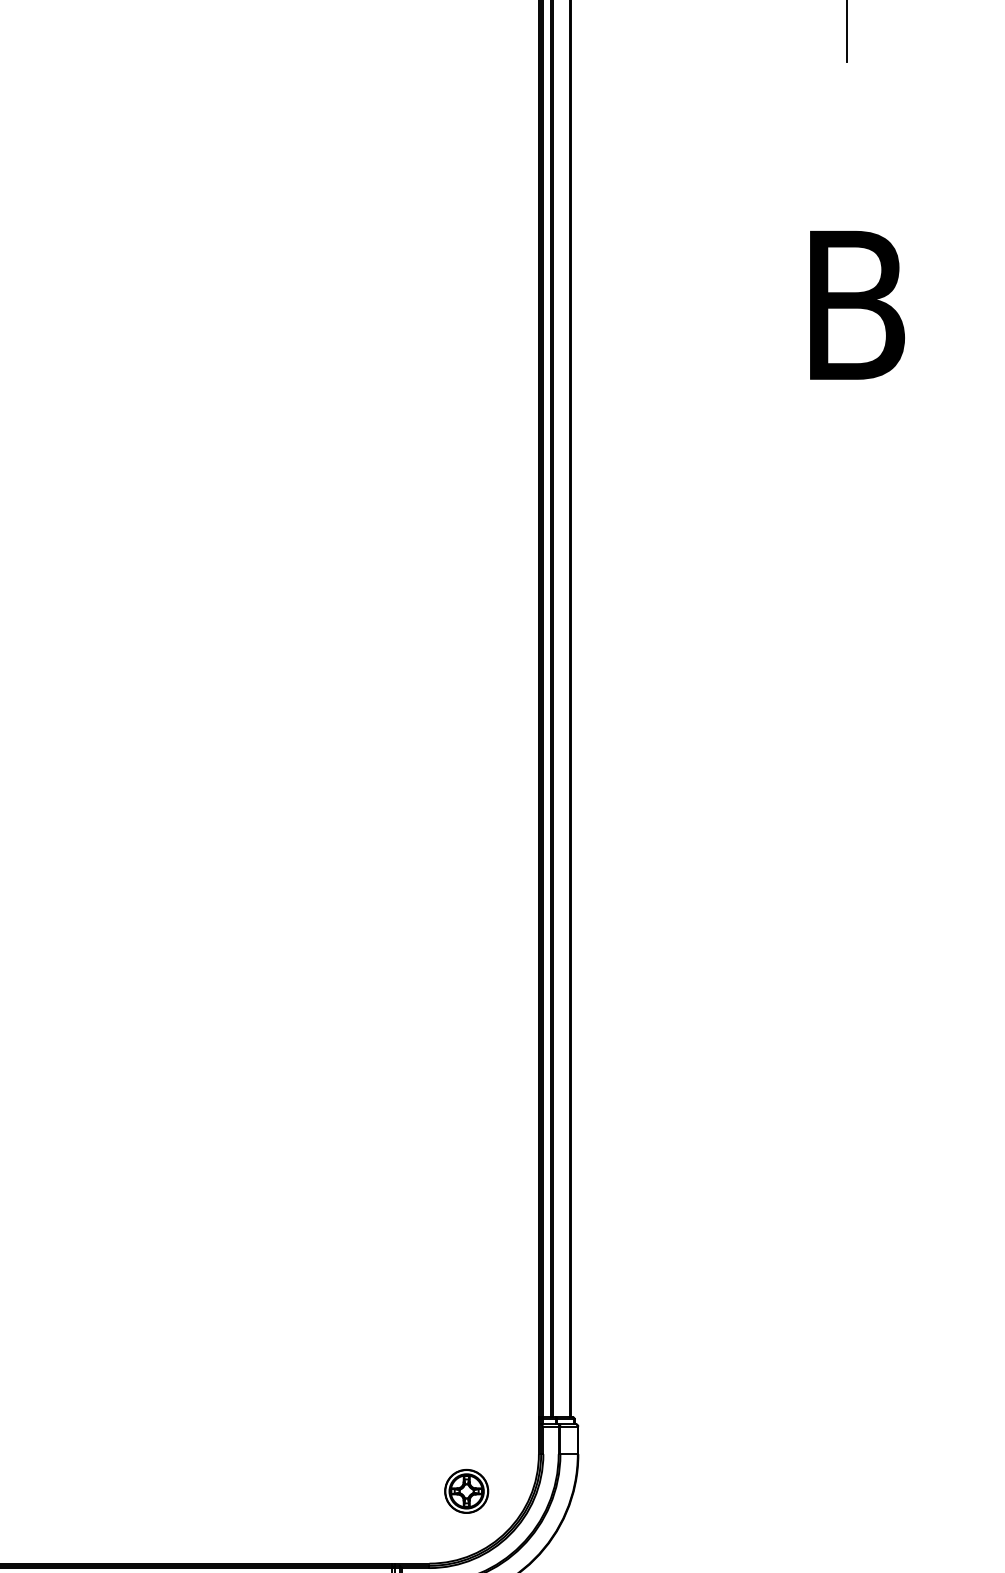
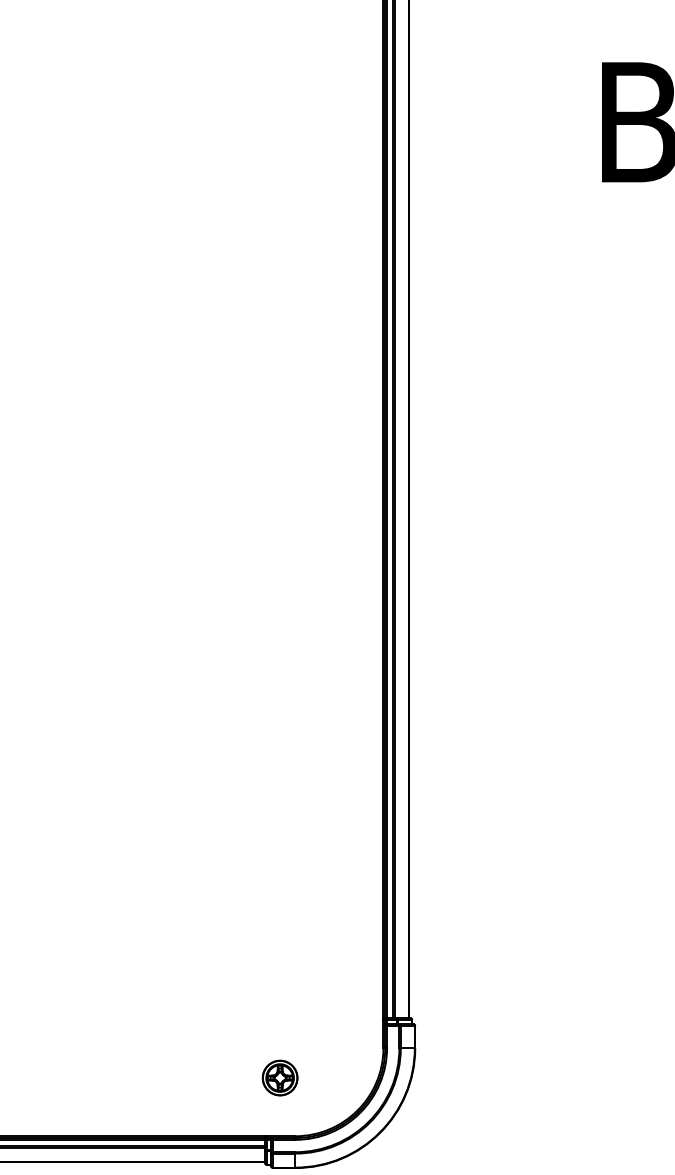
part: (466, 1491) -> (279, 1078), moved

